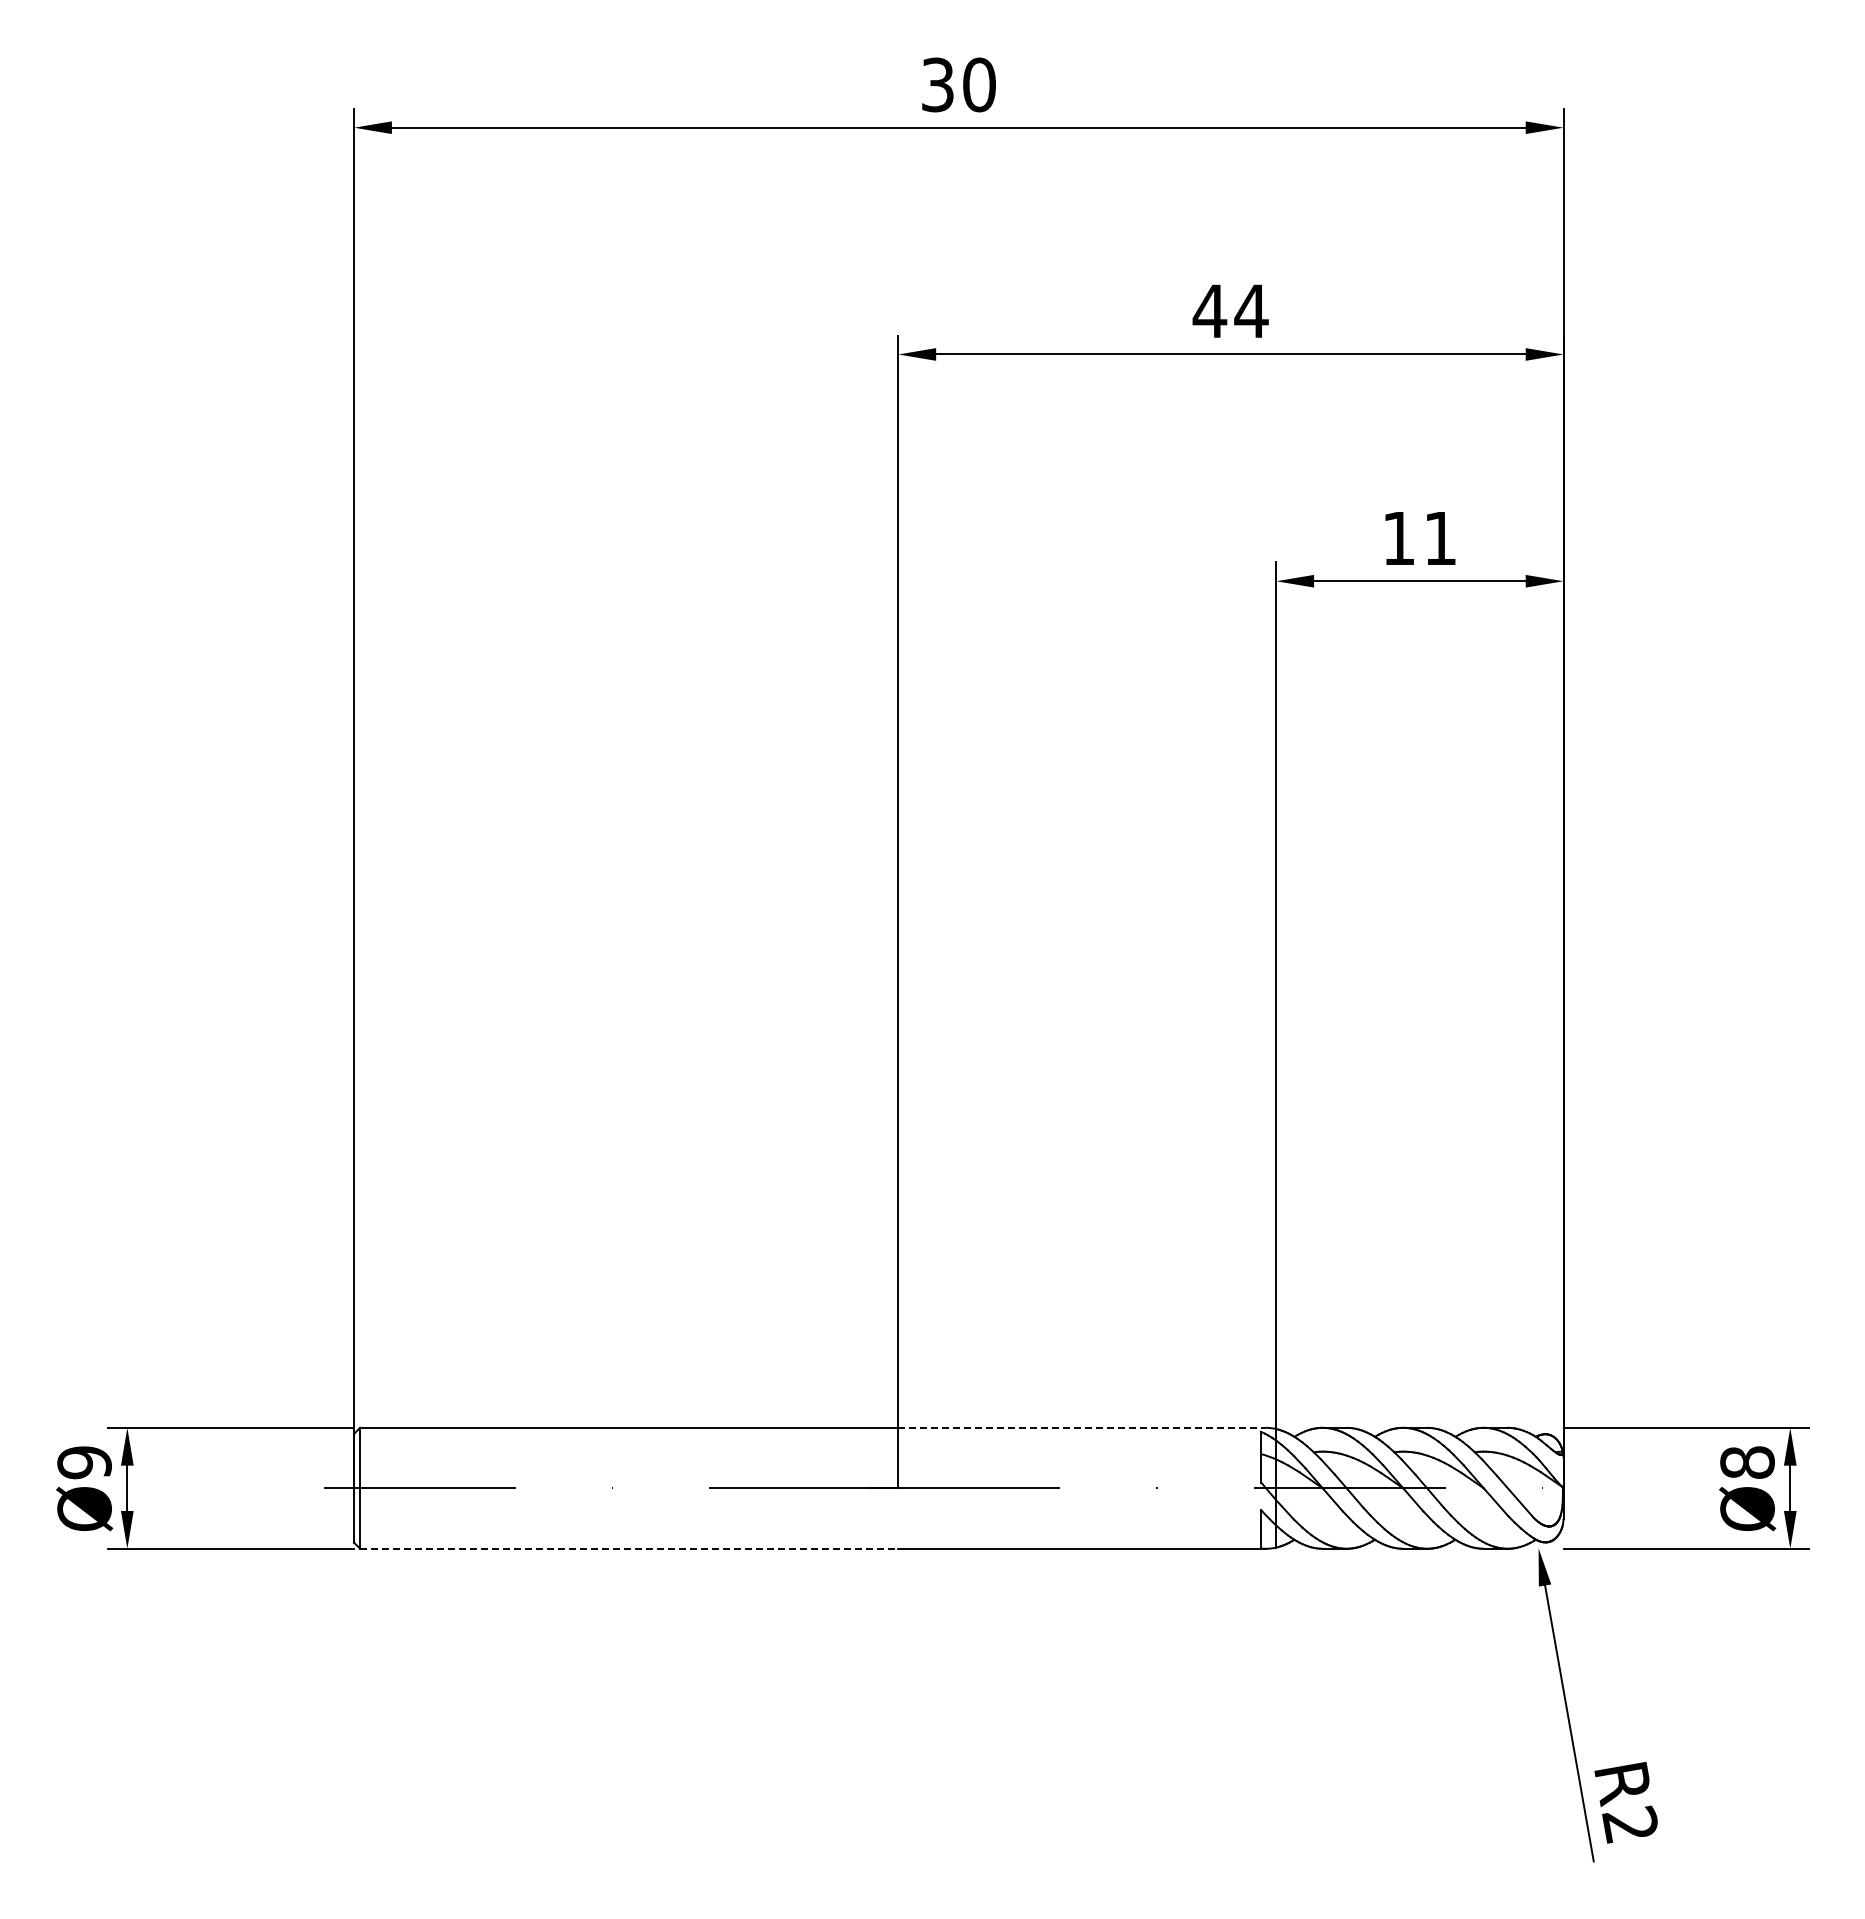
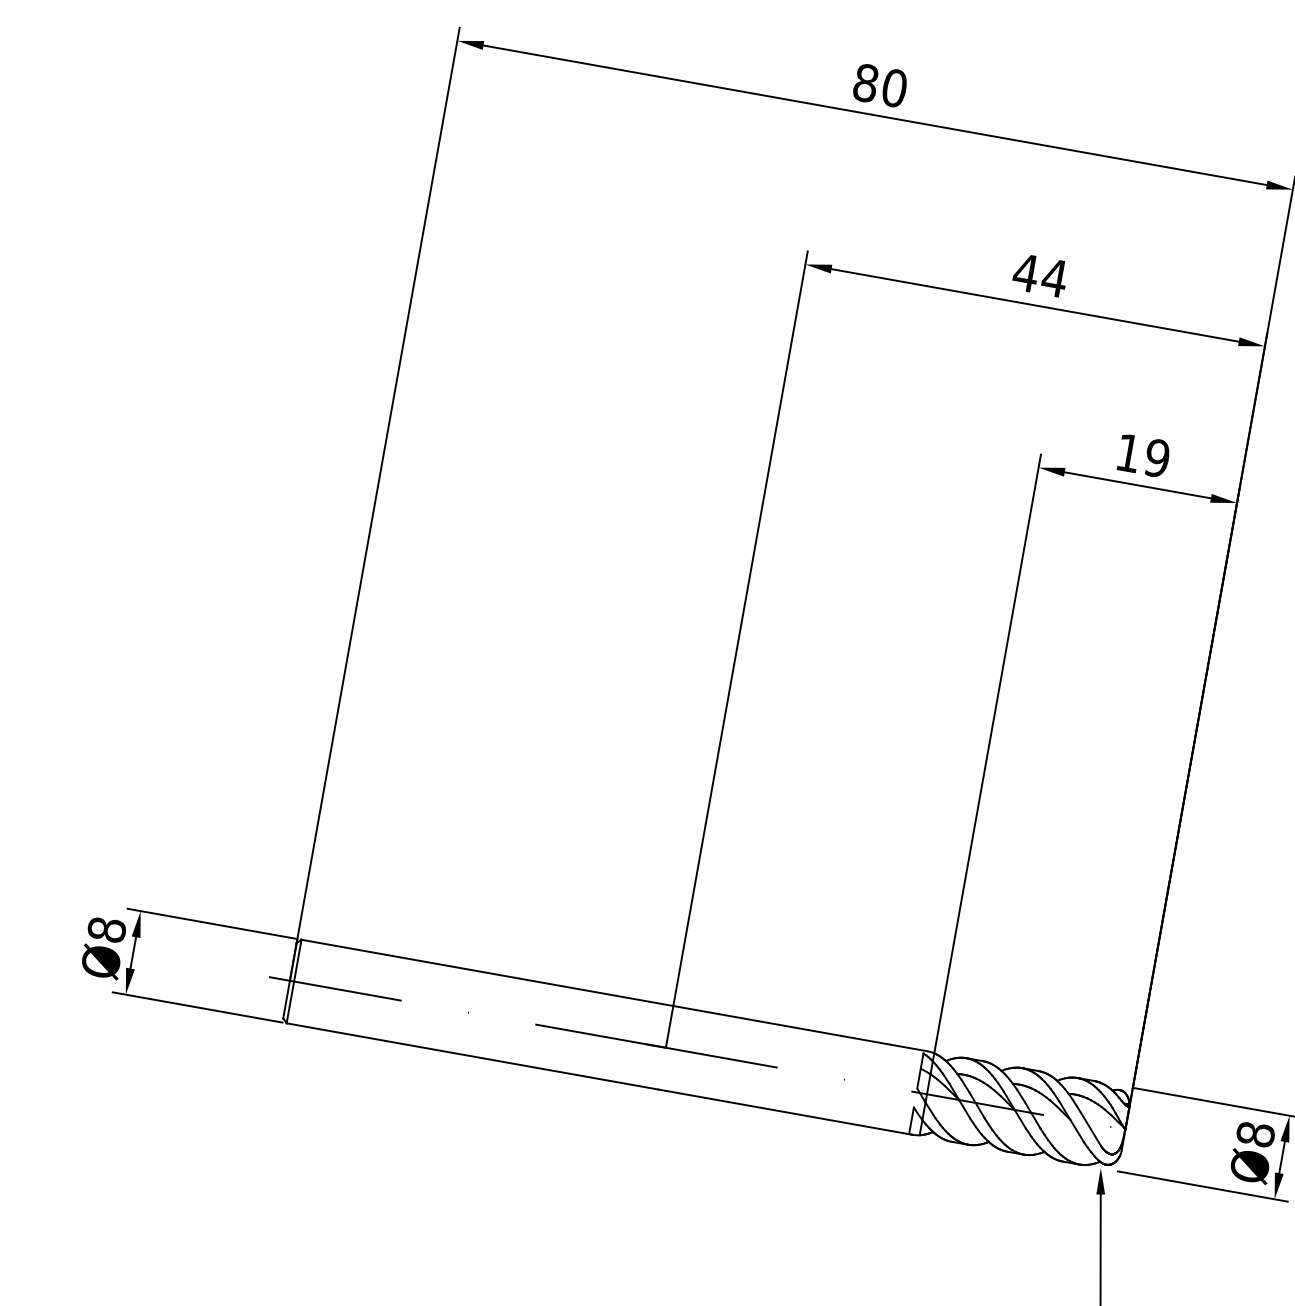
text: (937, 84) -> (865, 82), 30 -> 80
text: (1440, 538) -> (1157, 458), 11 -> 19
line: (1082, 1427) -> (800, 1028), dashed -> solid
text: (84, 1462) -> (106, 929), Ø9 -> Ø8
line: (629, 1548) -> (472, 1056), dashed -> solid

